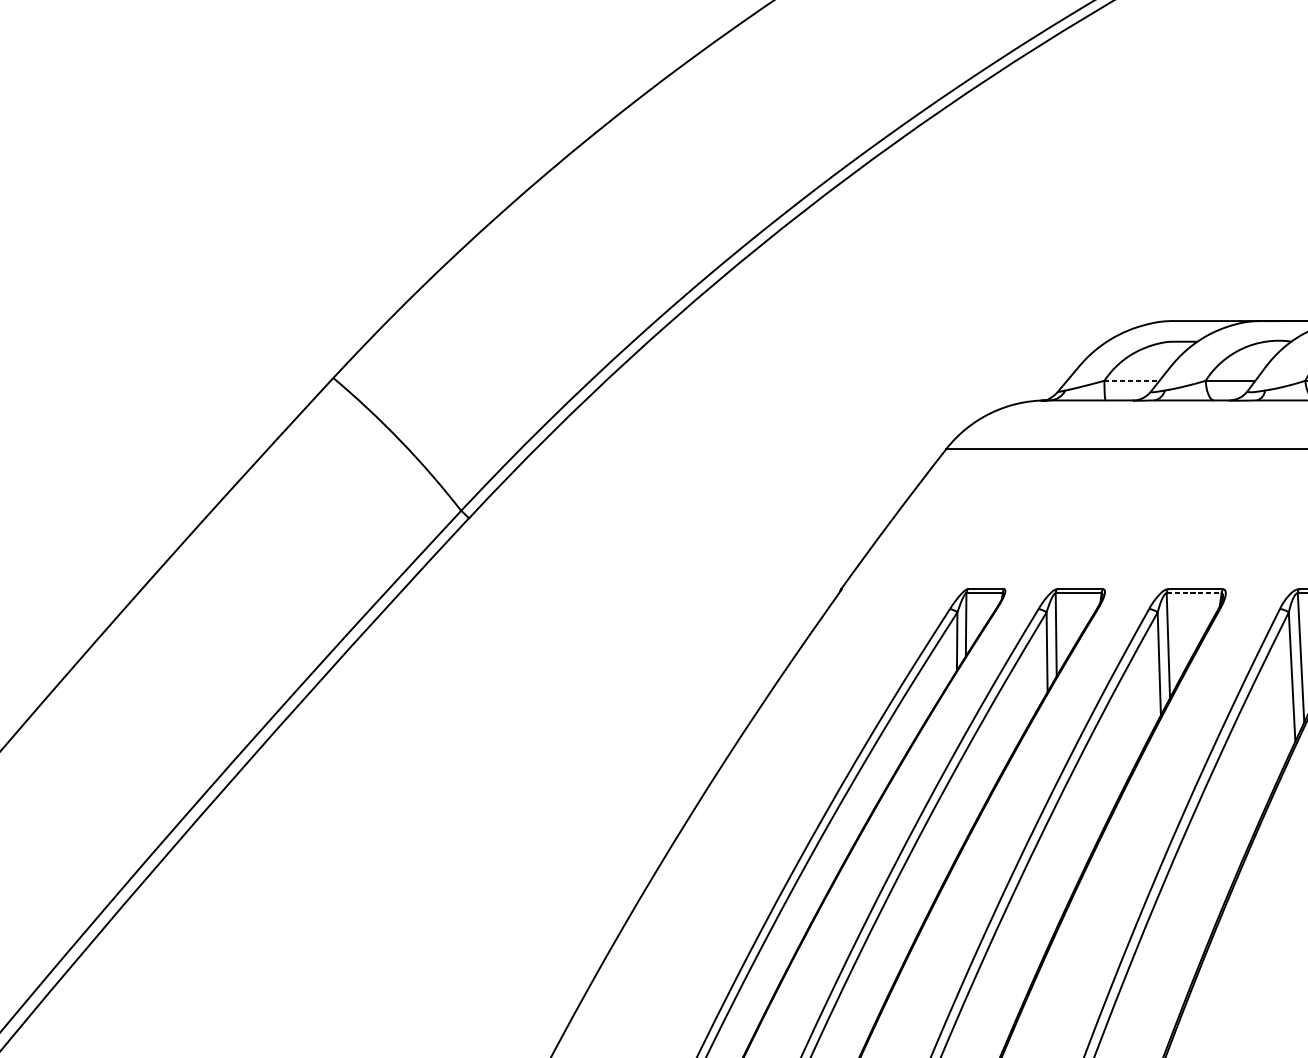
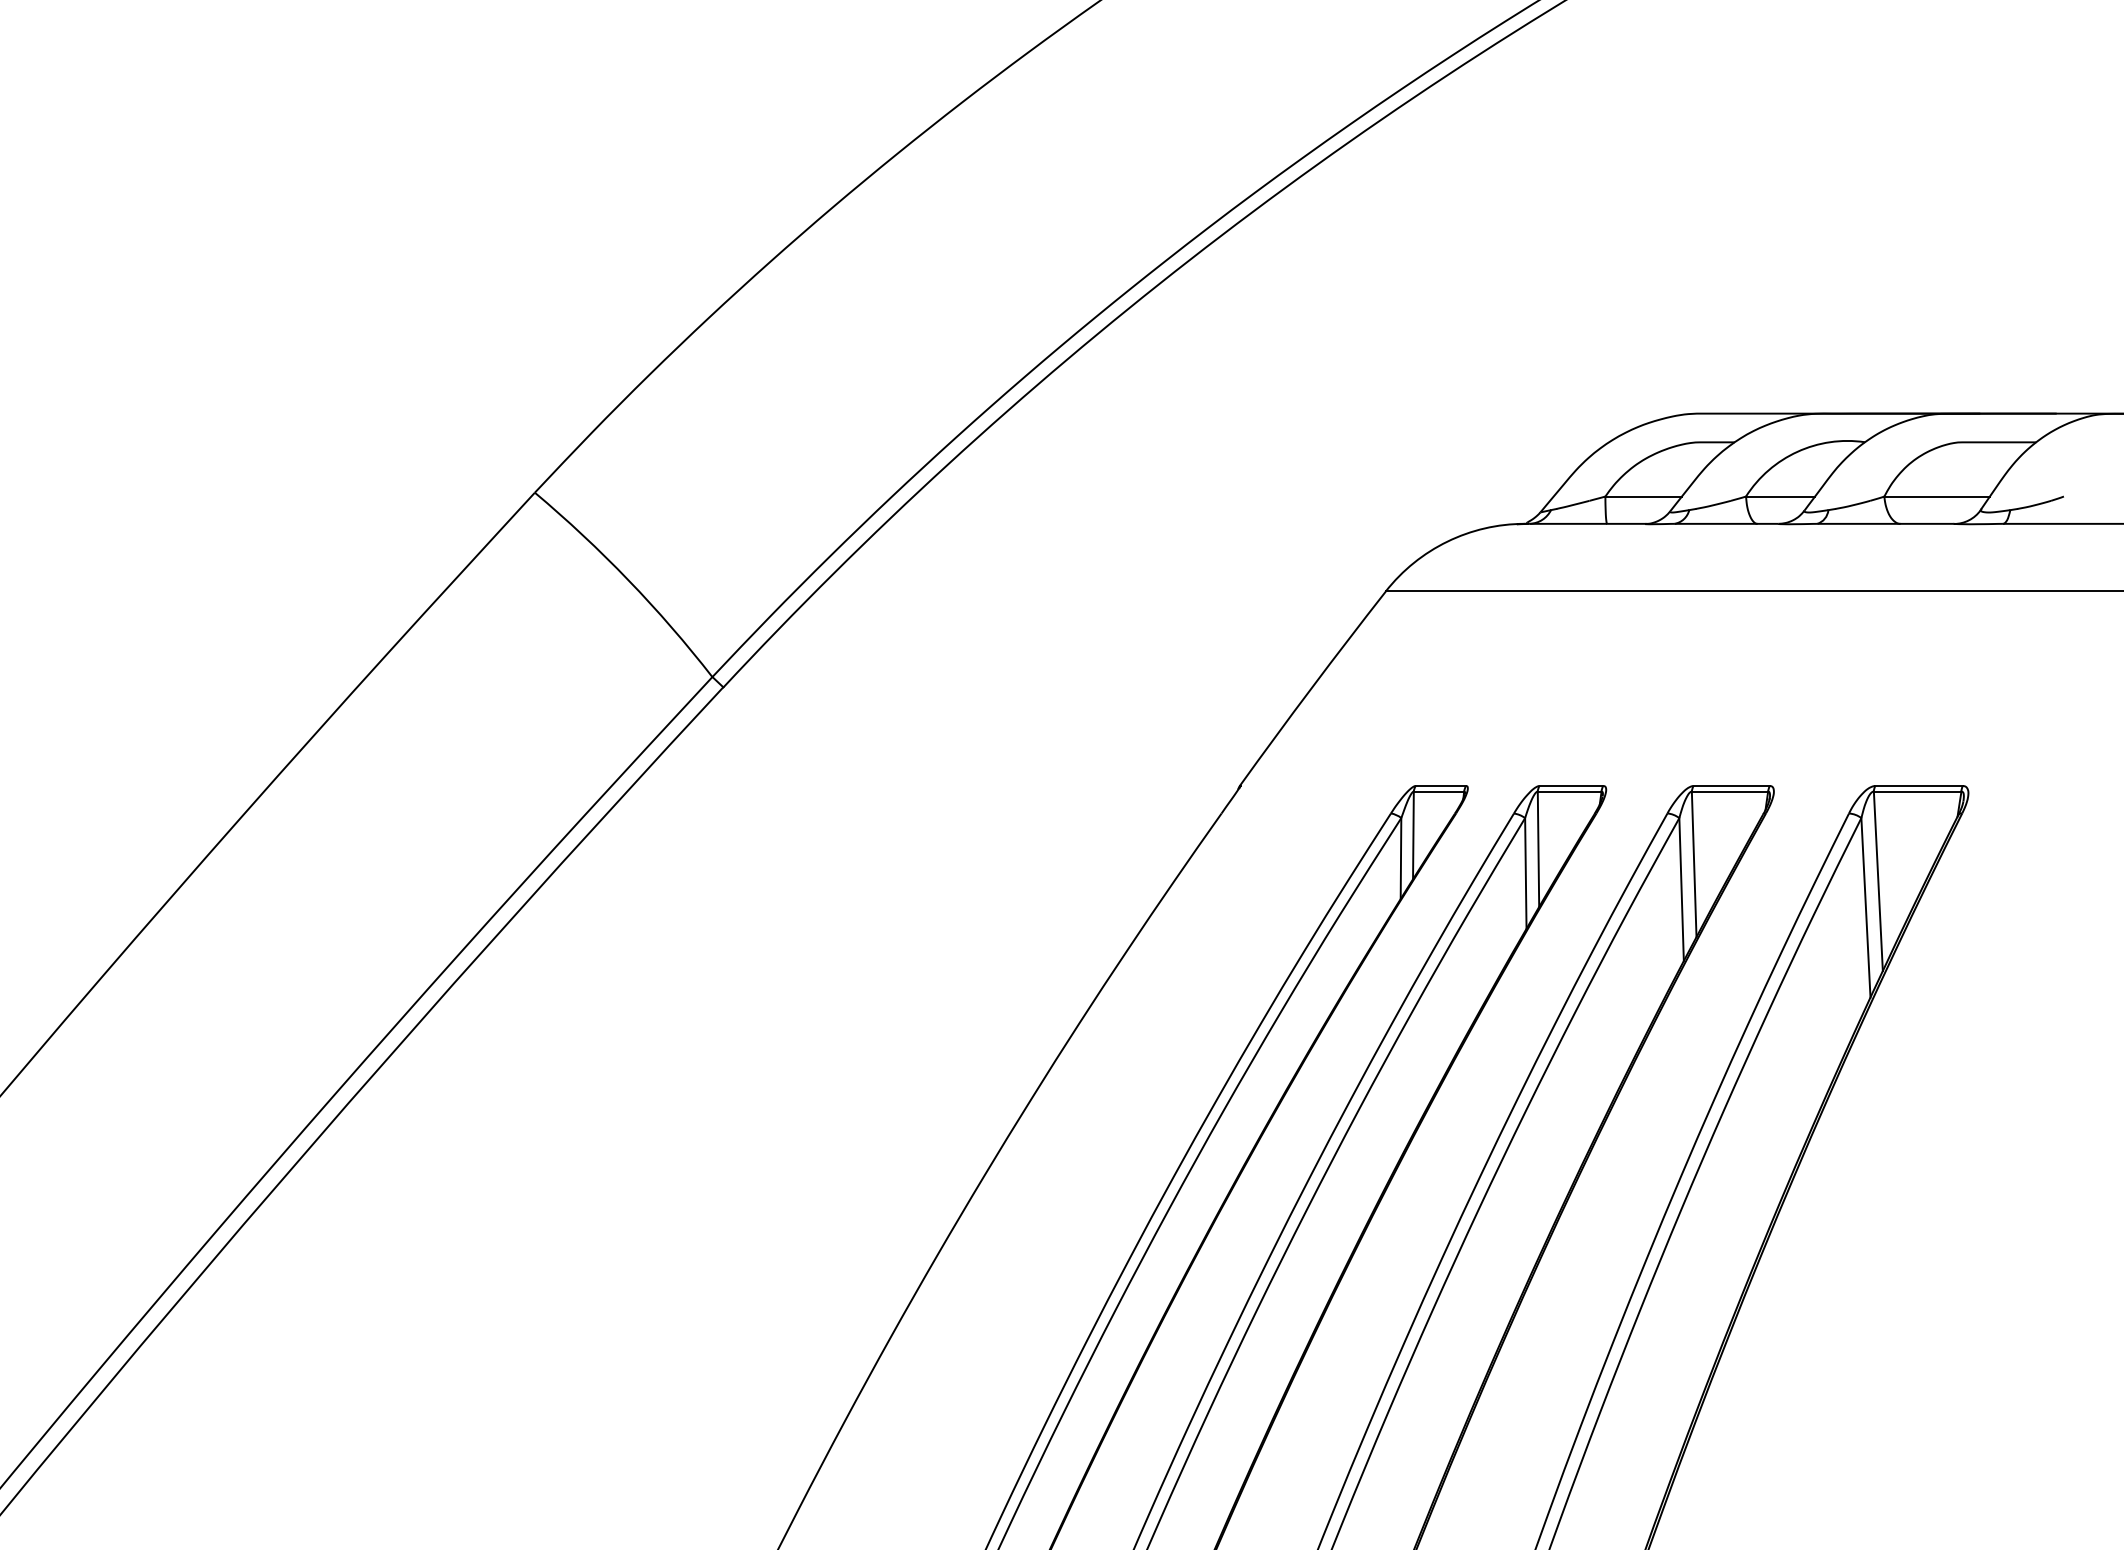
line: (1132, 380) -> (1644, 496), dashed -> solid
line: (1194, 593) -> (1730, 791), dashed -> solid

